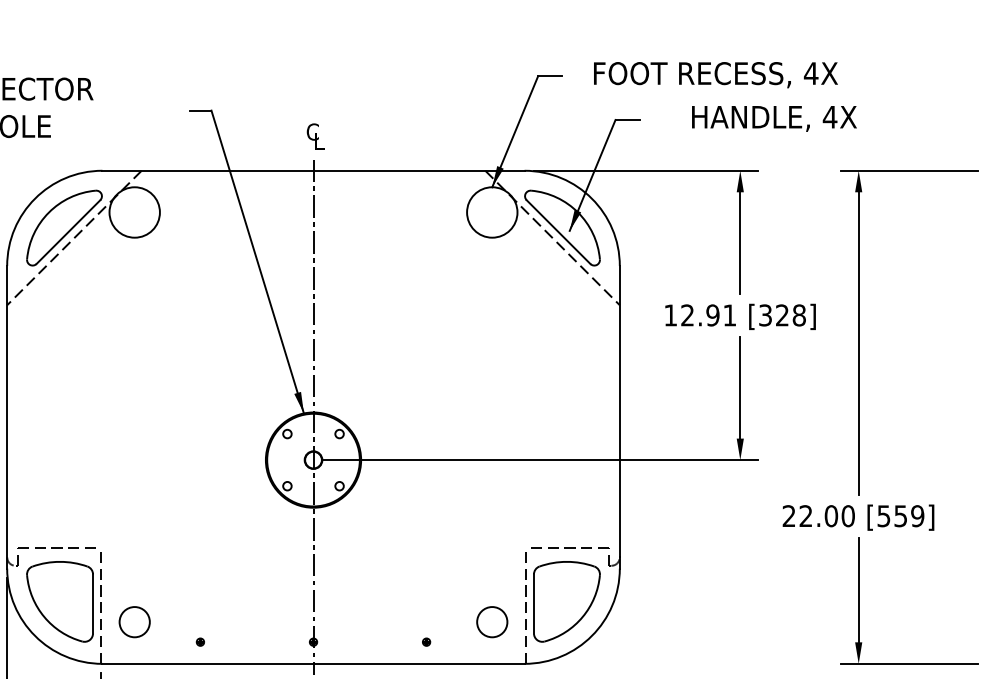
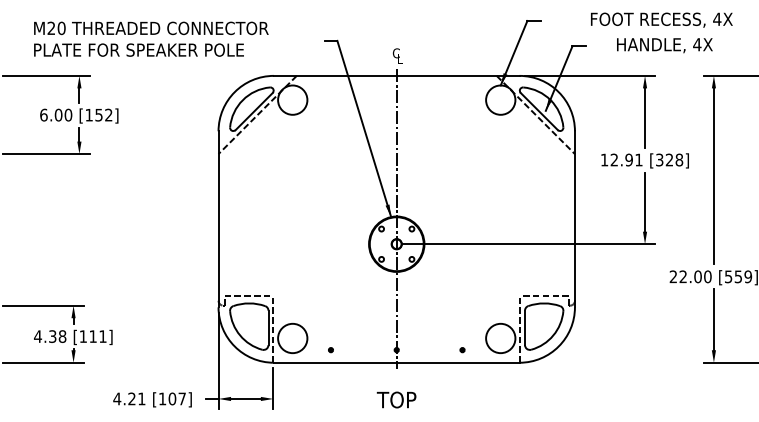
text: (715, 73) -> (661, 19), moved
circle: (134, 622) -> (292, 338), size x1.67
circle: (491, 622) -> (500, 338), size x1.67

